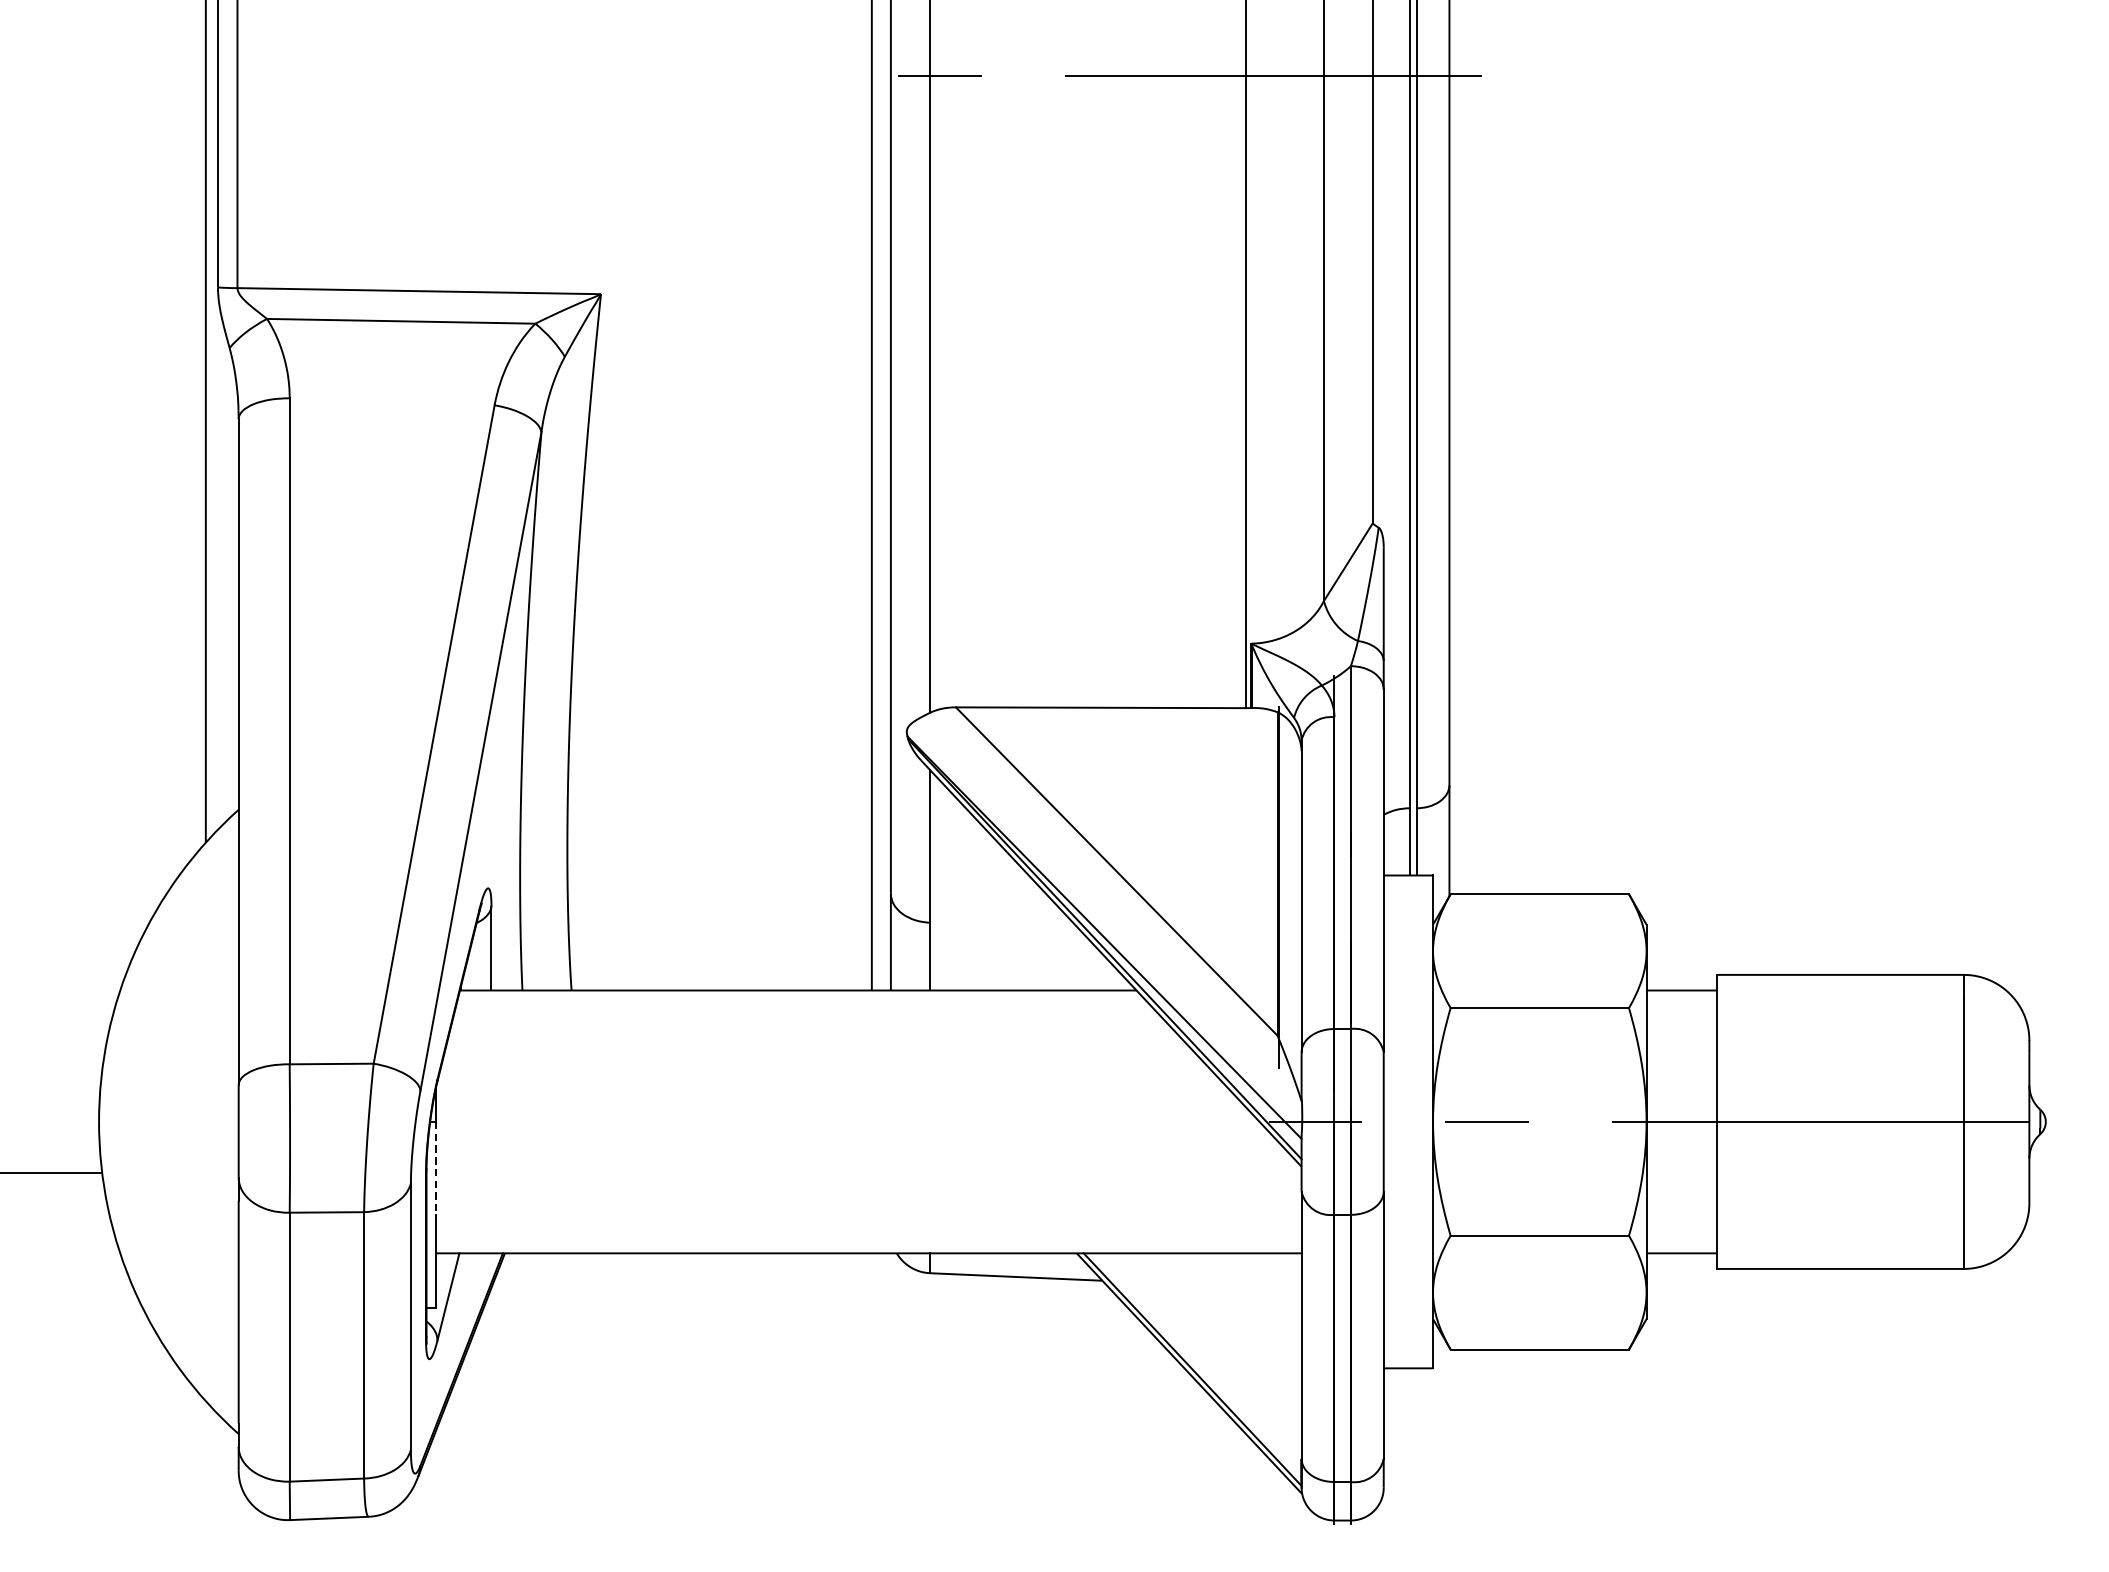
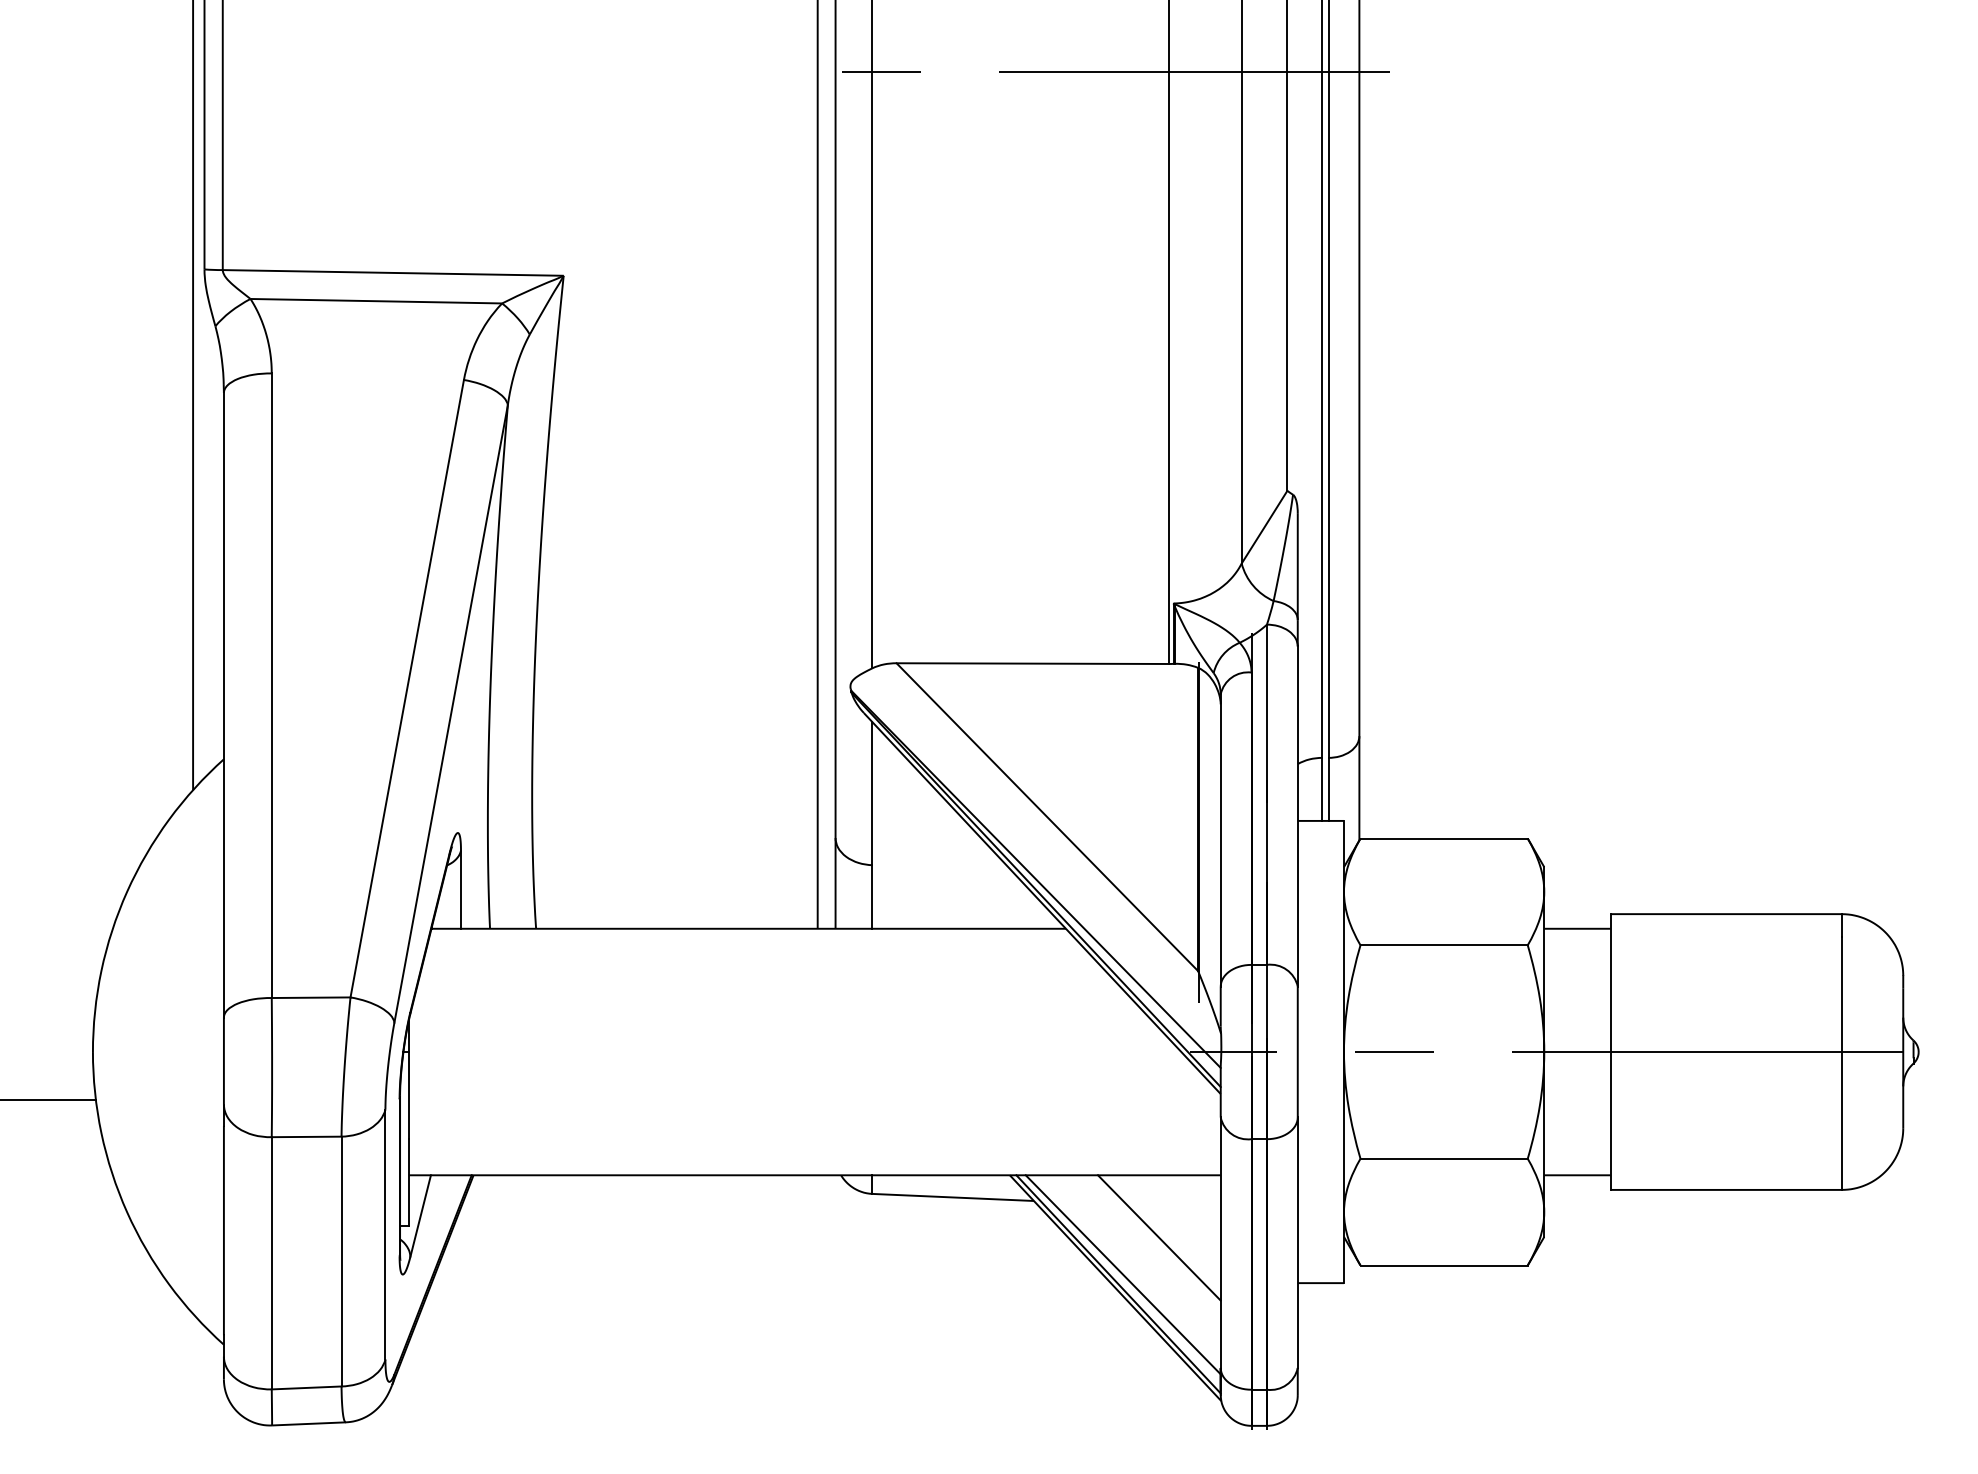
line: (435, 1168) -> (408, 1095), dashed -> solid
line: (1236, 1319) -> (1159, 1237), added
line: (1196, 1359) -> (1122, 1274), added

